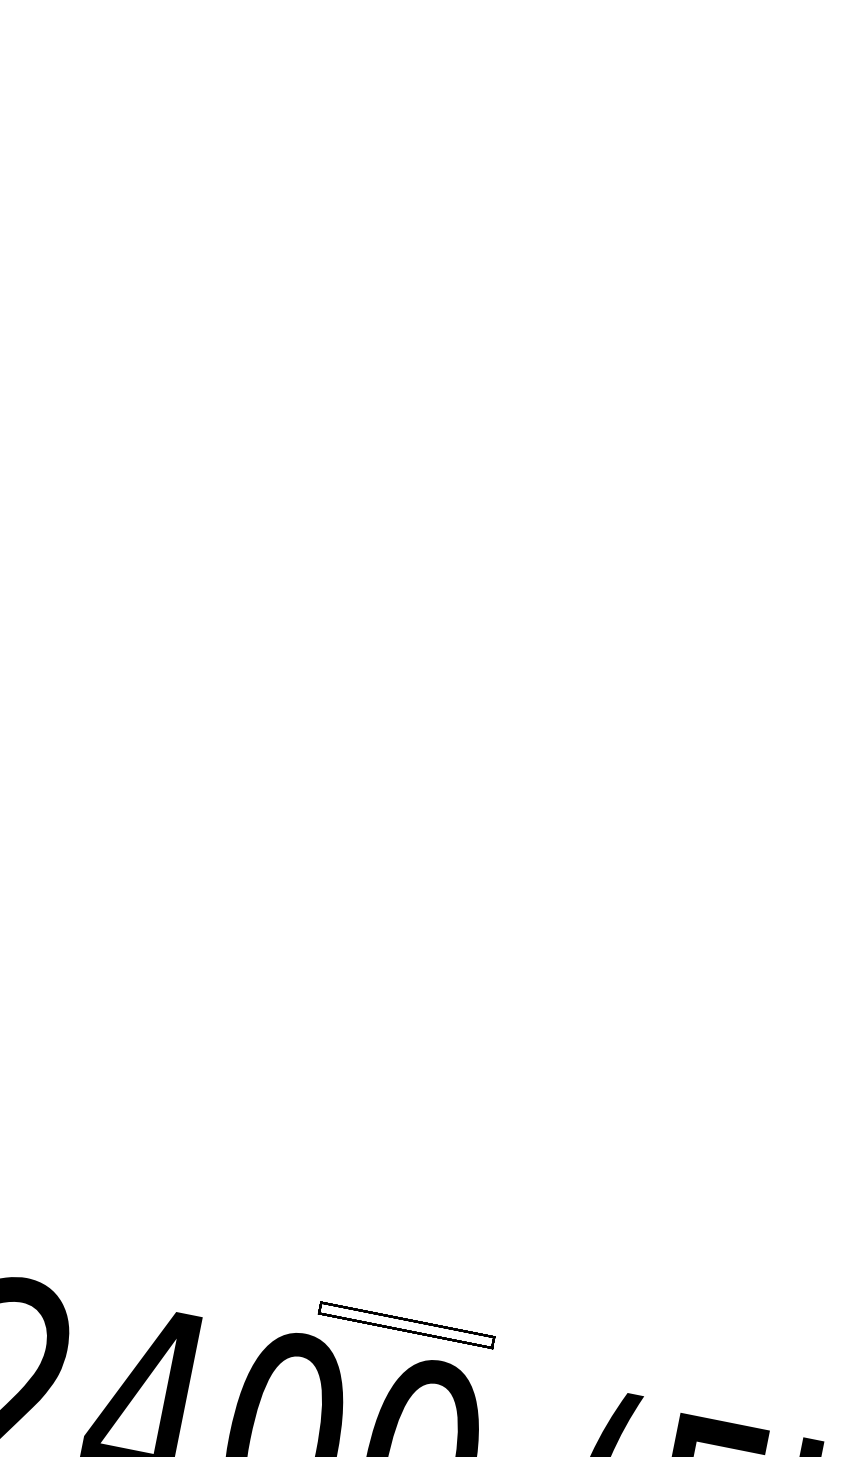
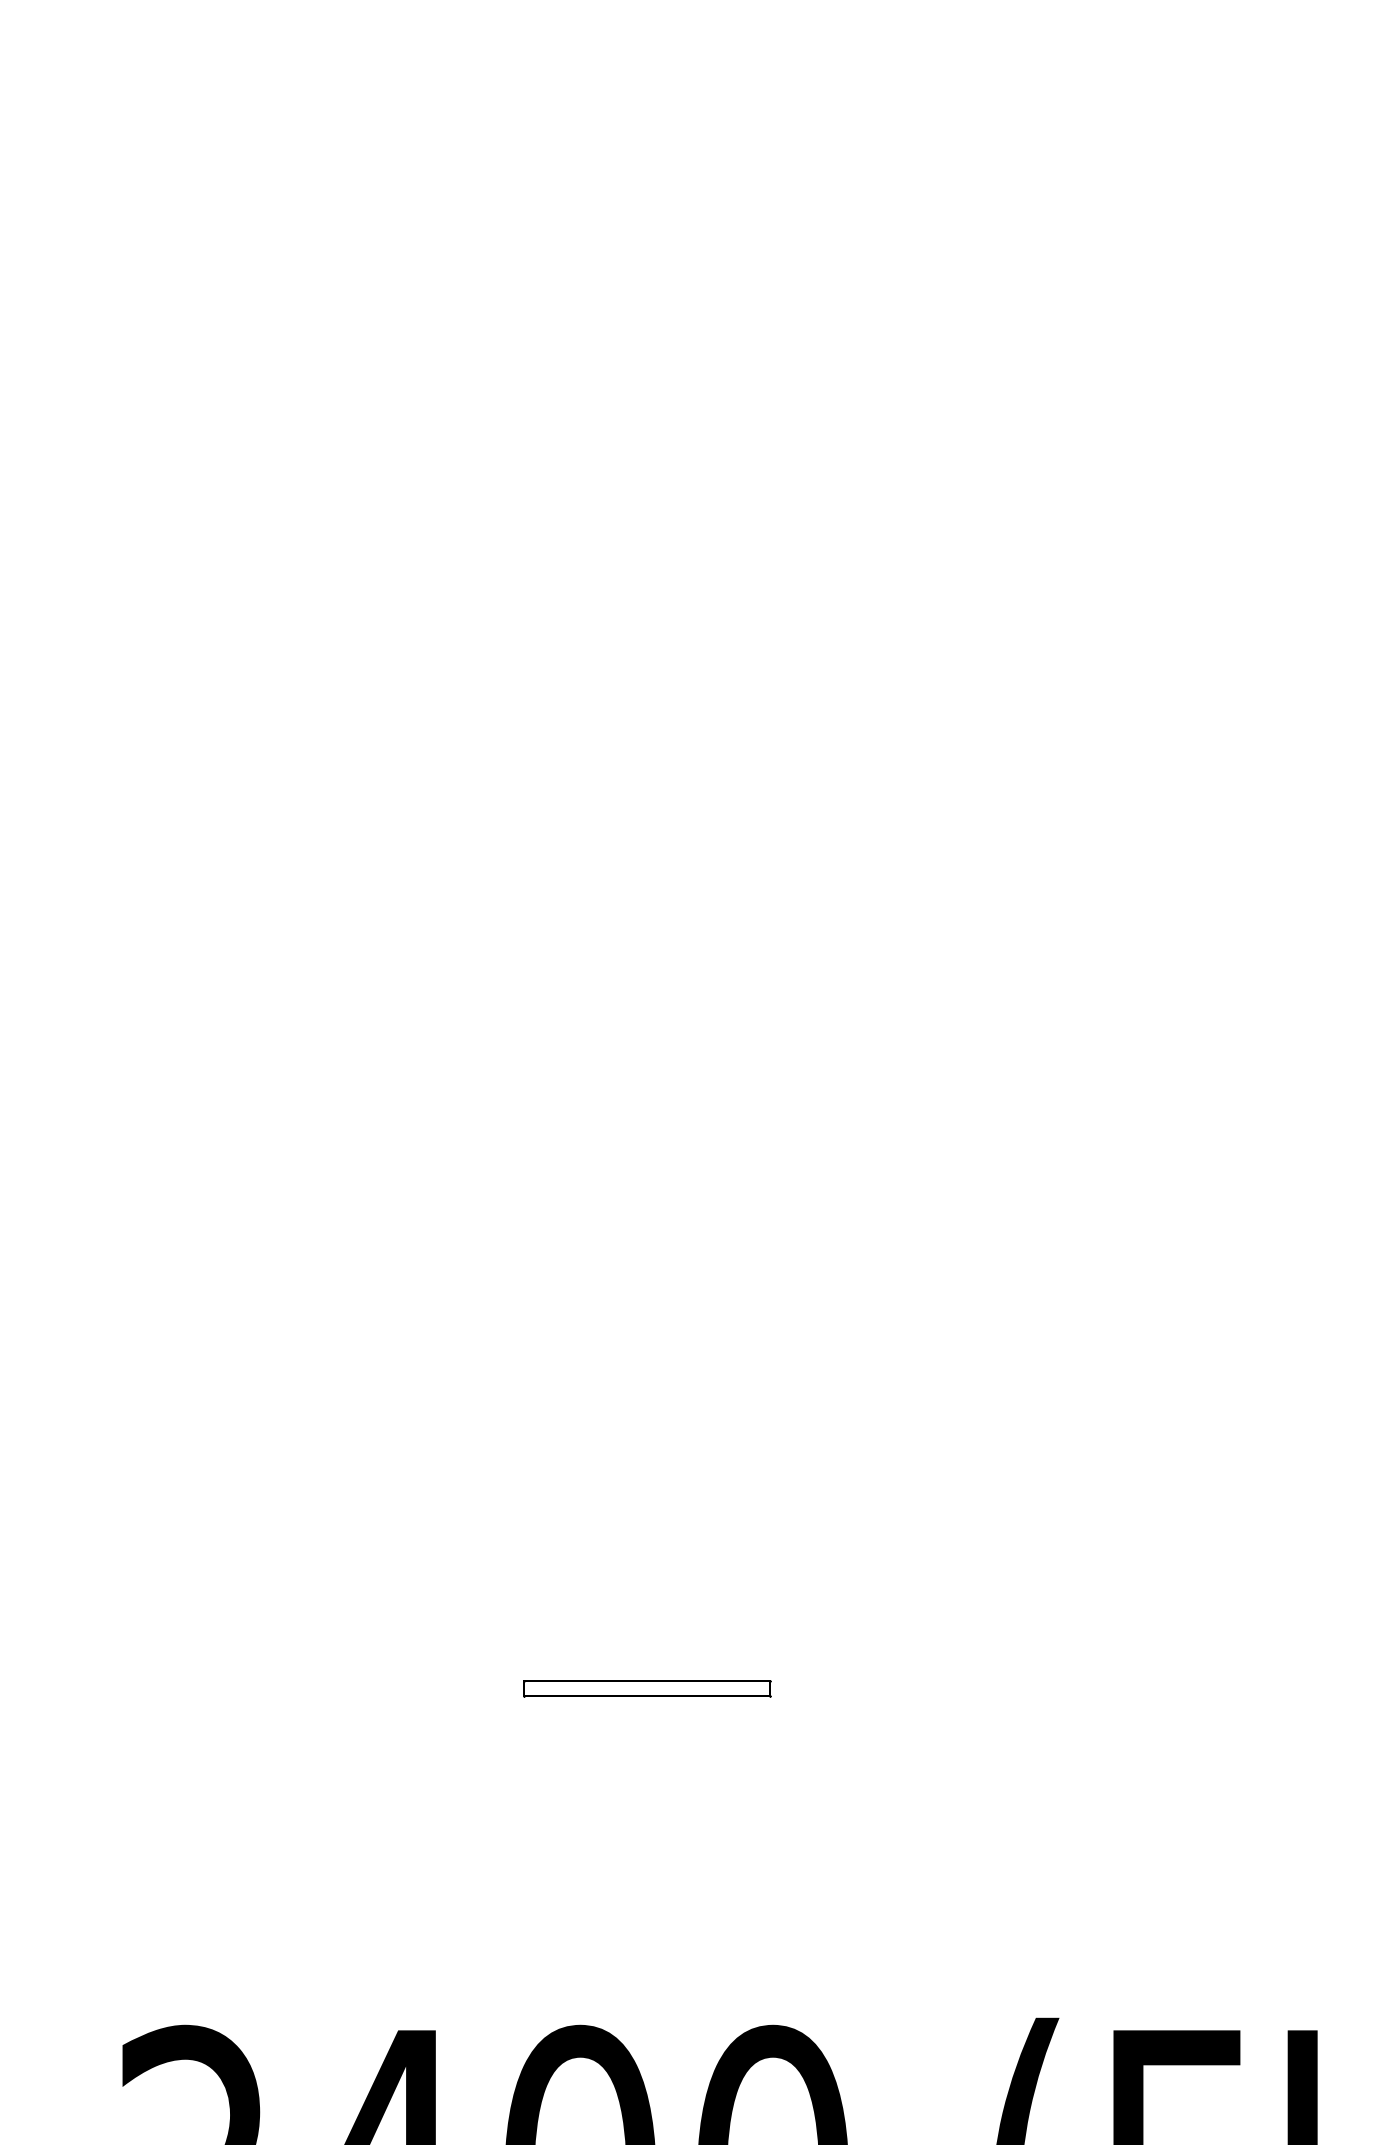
part: (406, 1325) -> (647, 1688), moved

